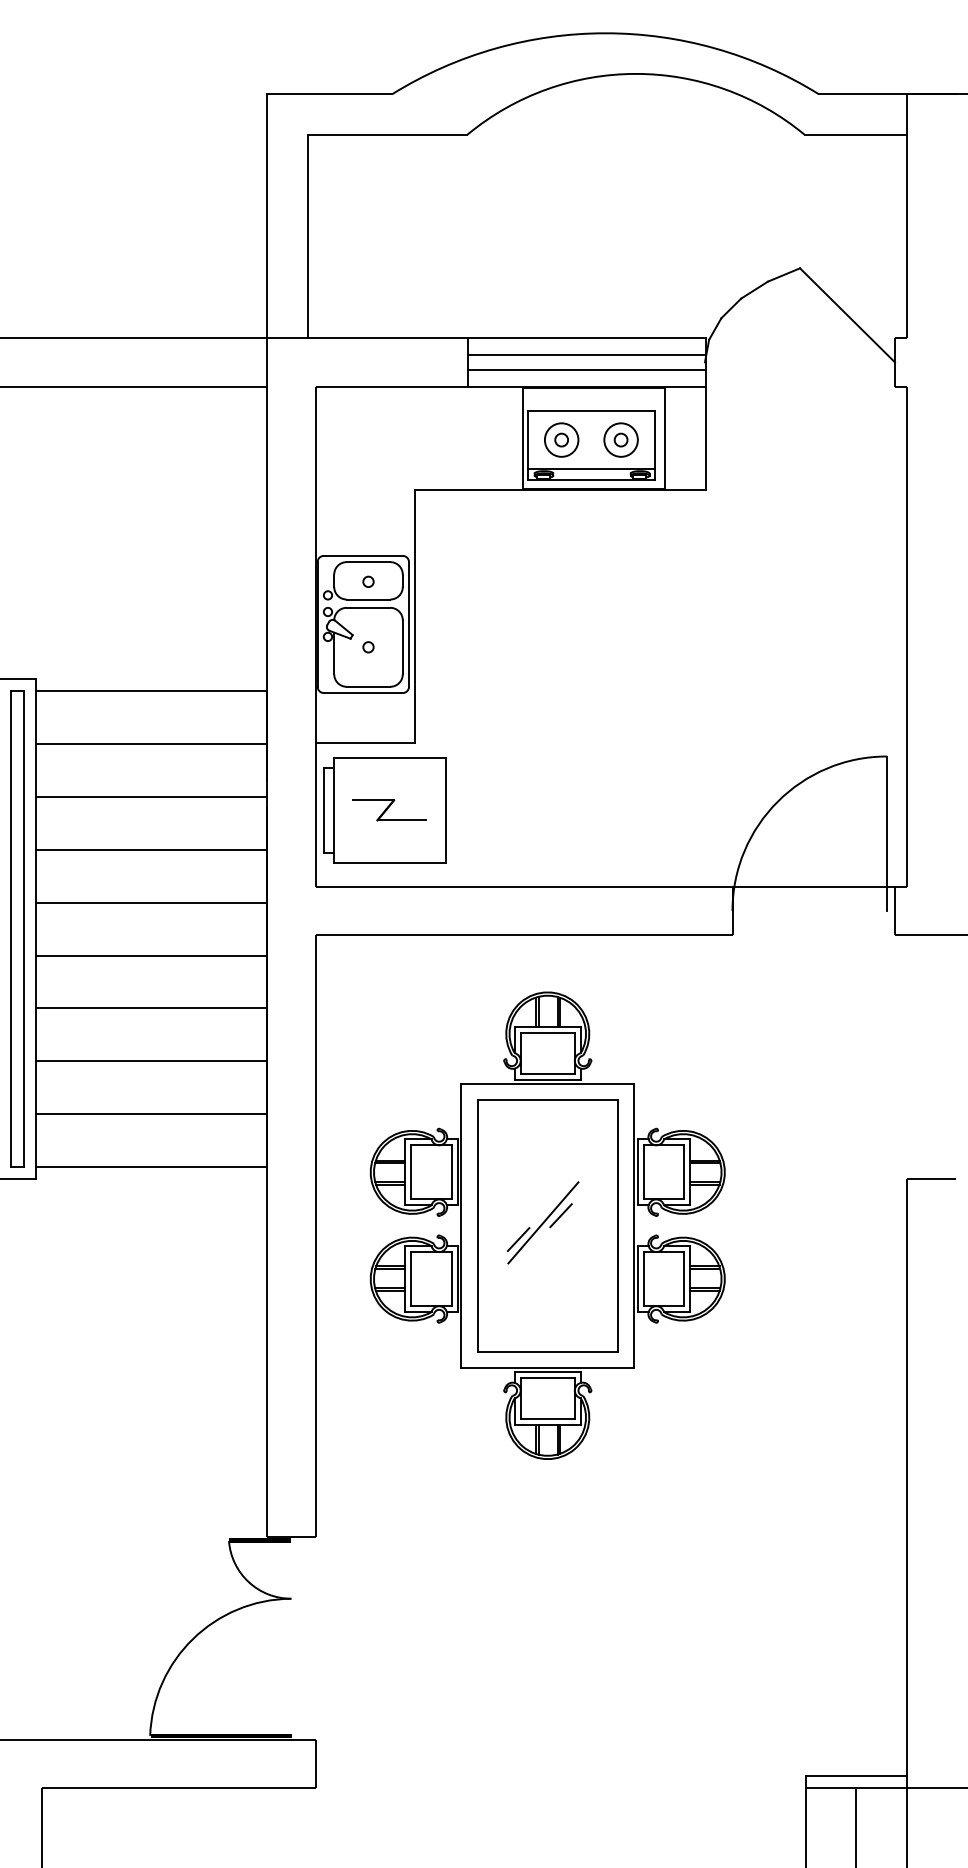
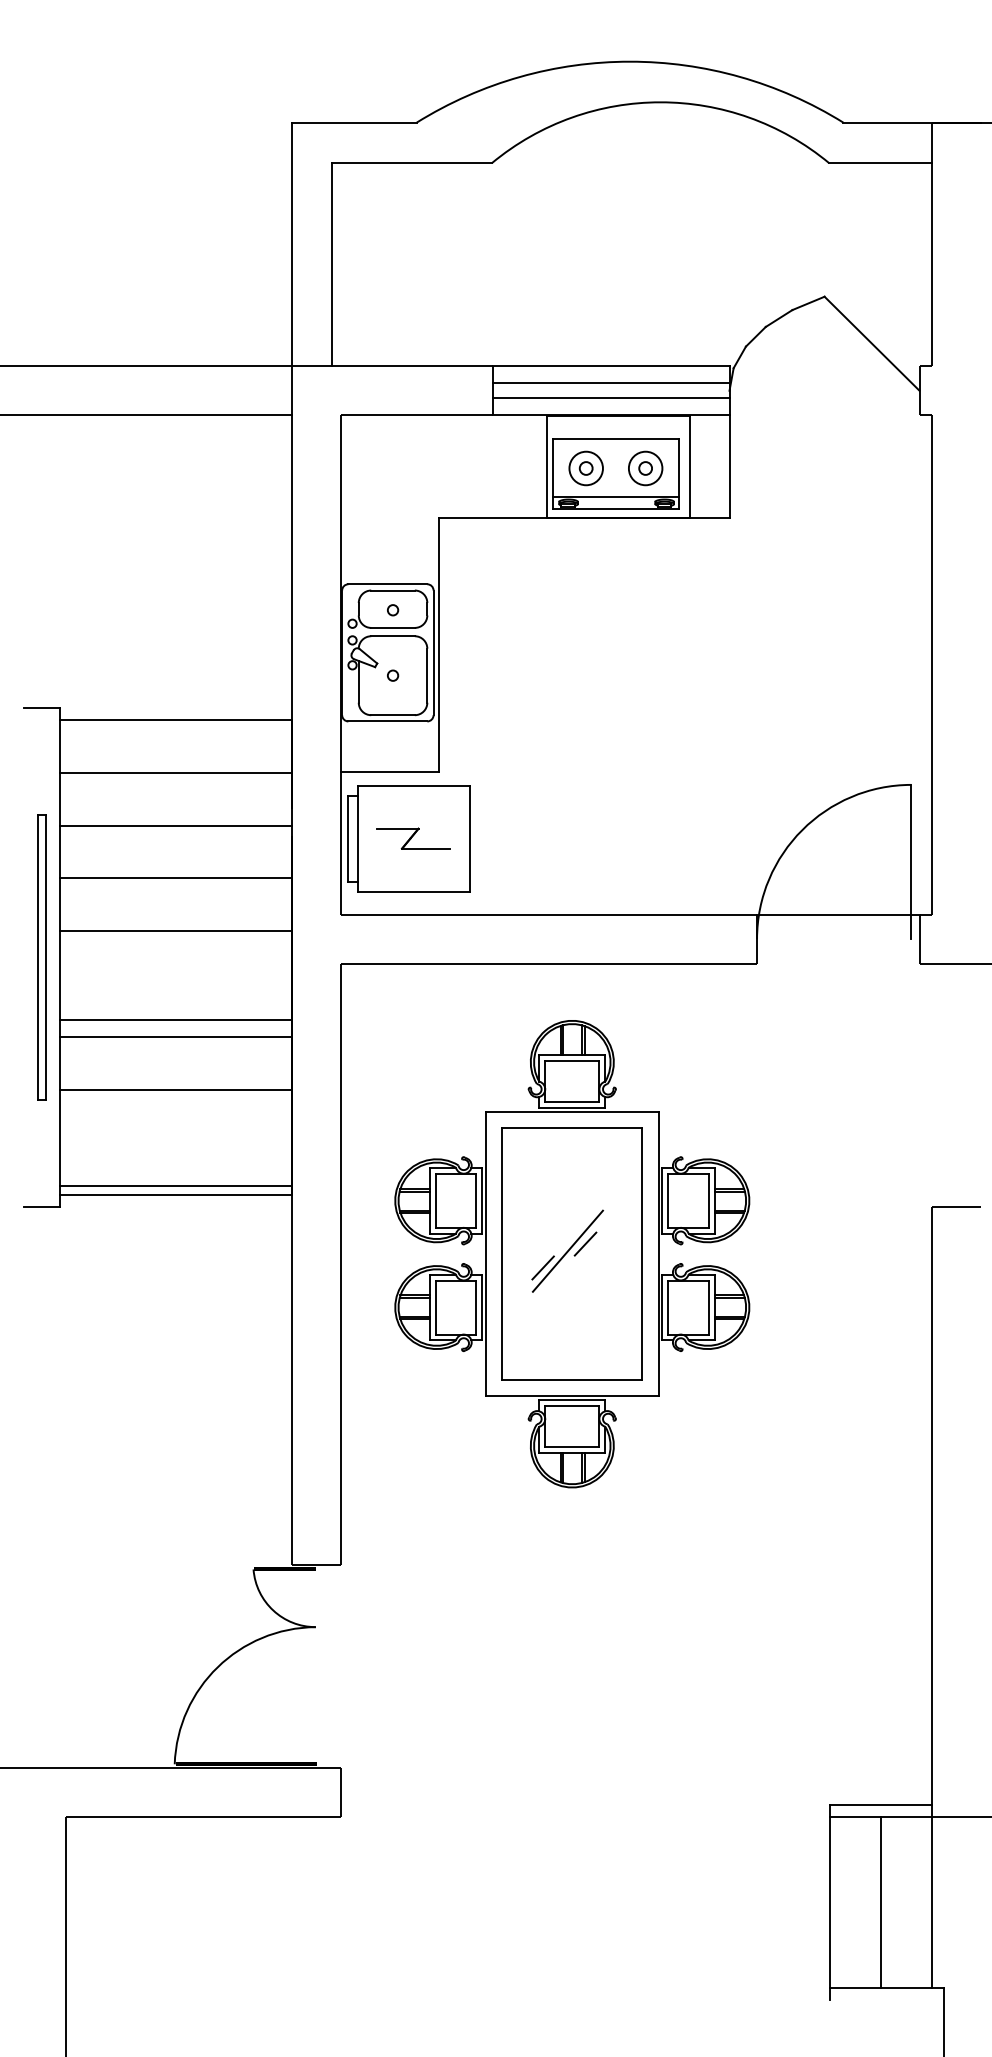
part: (16, 929) -> (41, 957), size x0.6
line: (150, 955) -> (175, 1019), moved
line: (150, 1114) -> (175, 1186), moved

